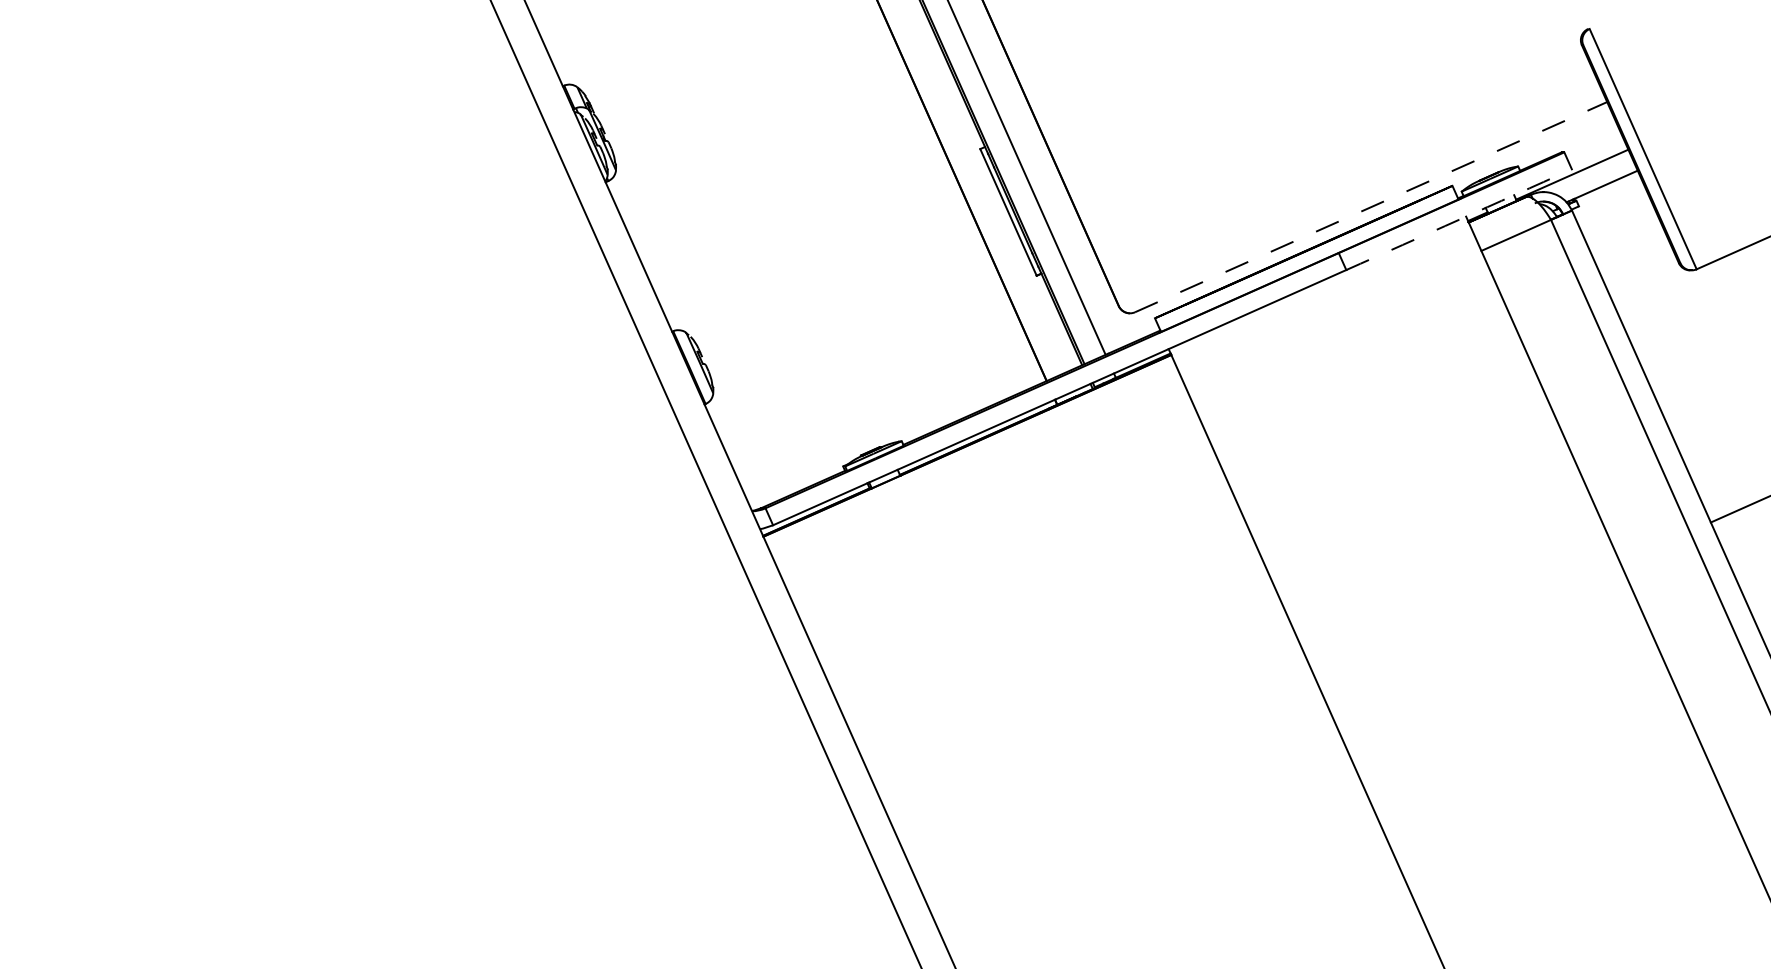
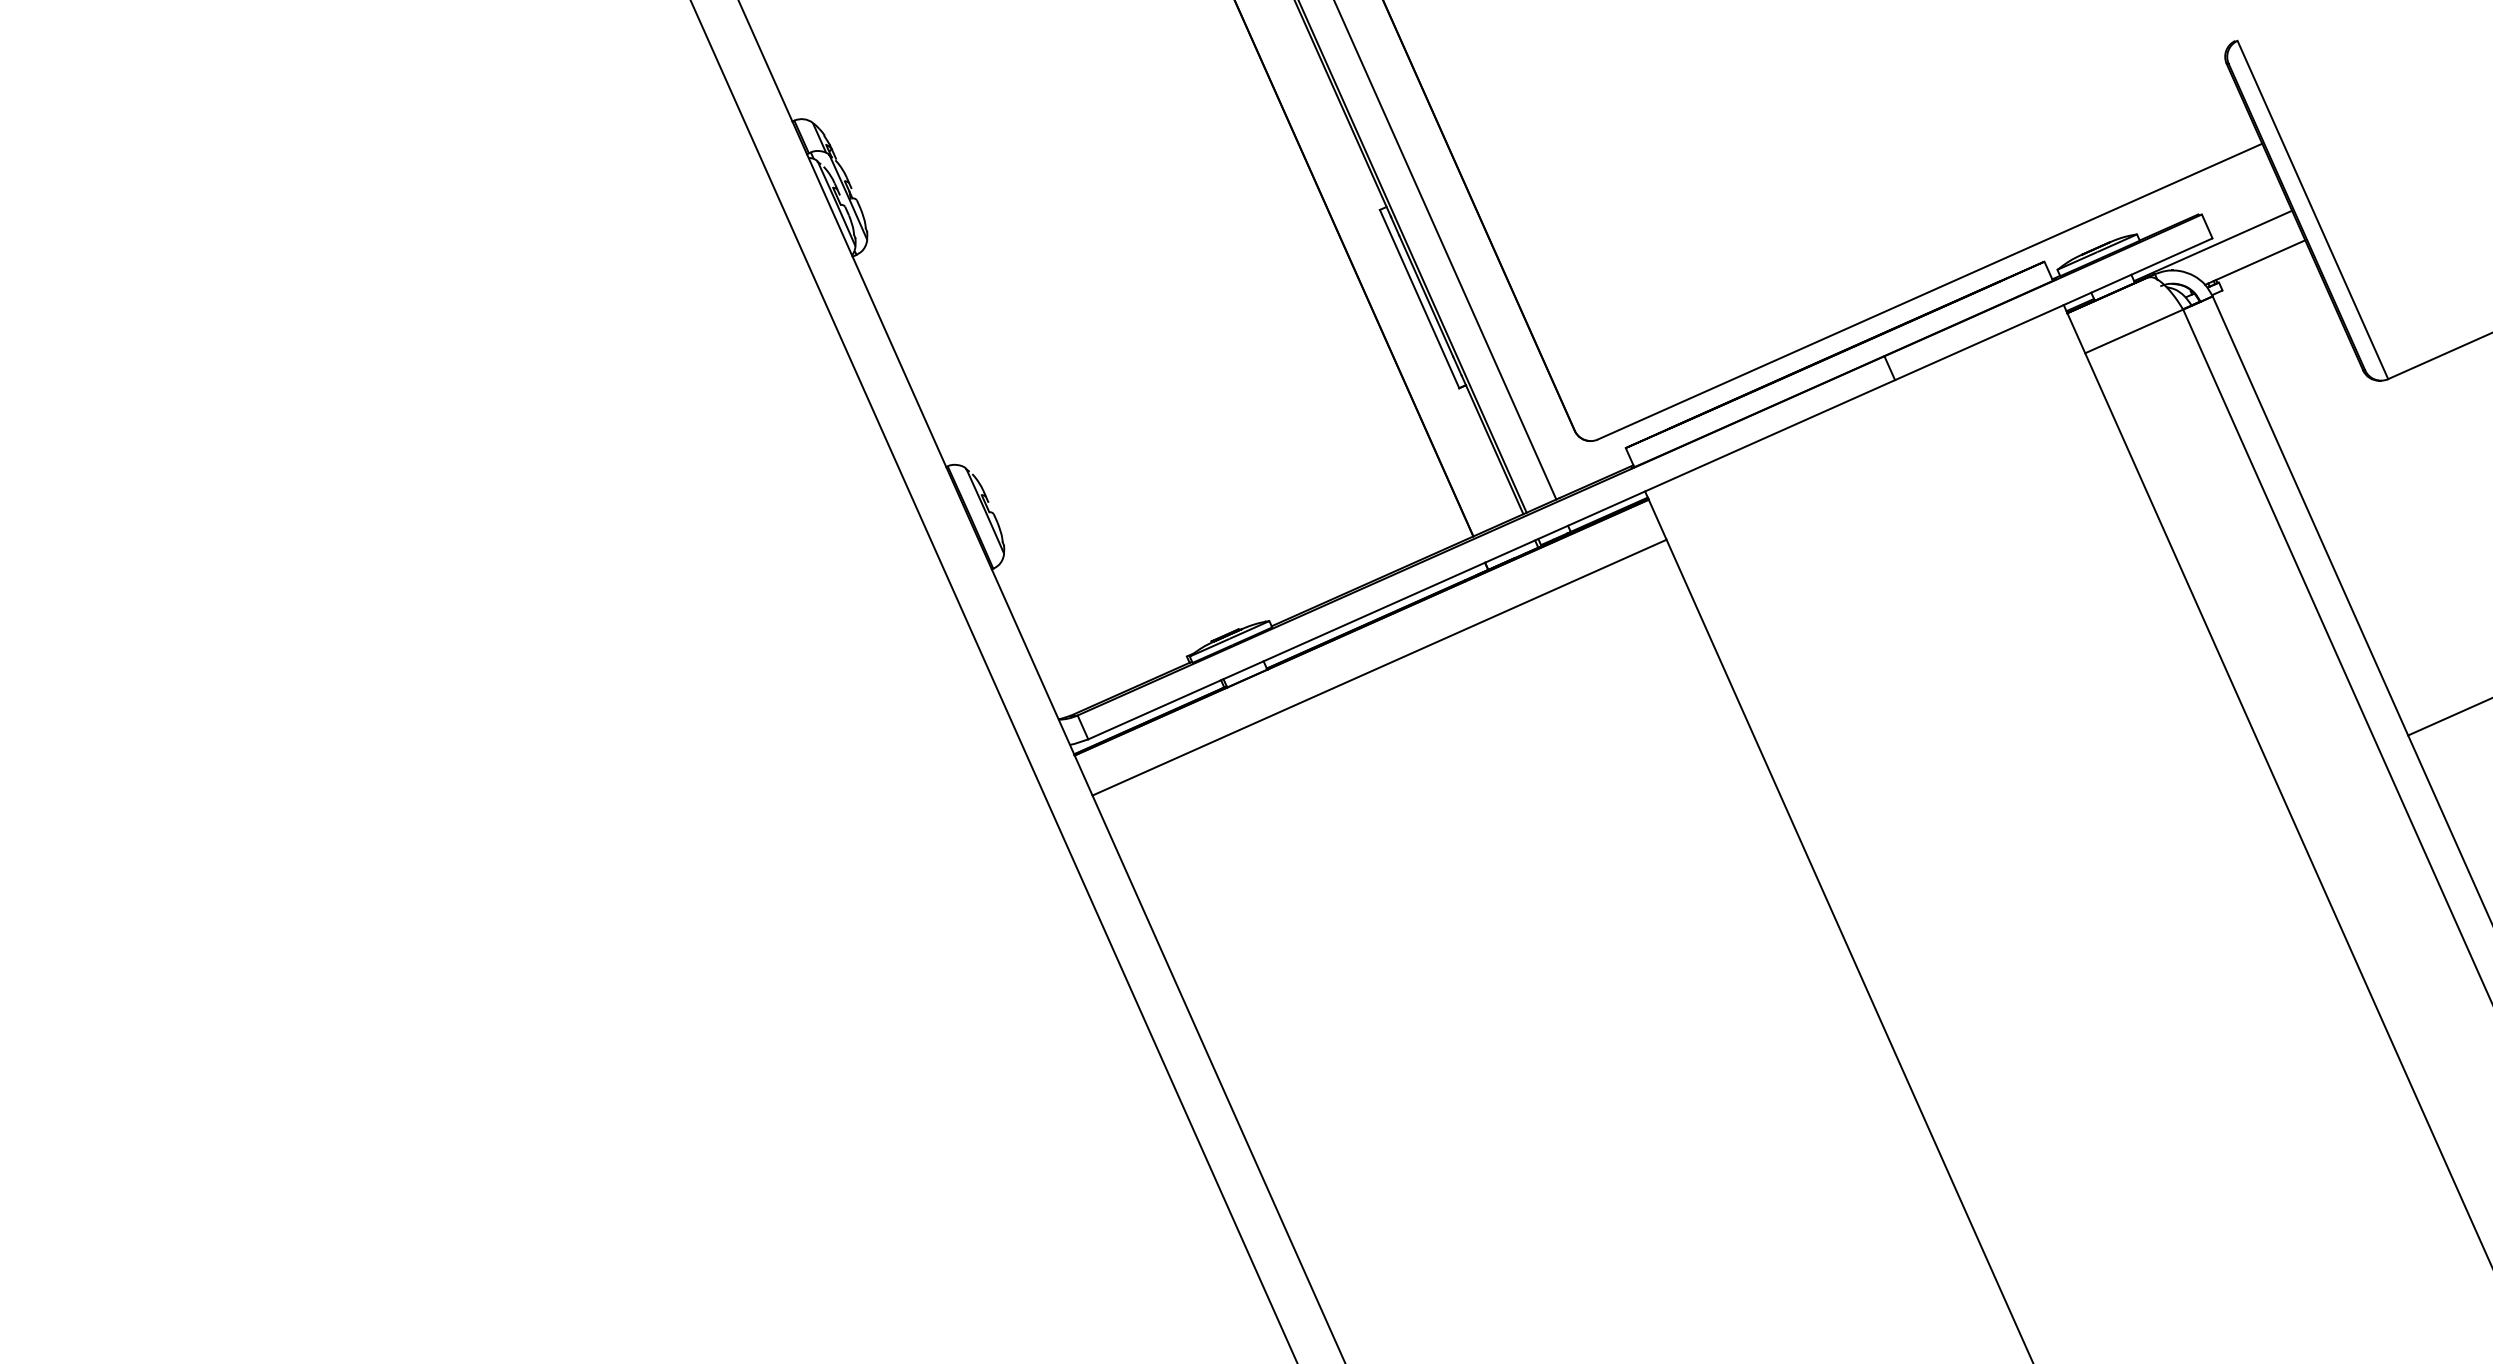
line: (1371, 207) -> (1930, 291), dashed -> solid
arc: (1458, 219) -> (2053, 309), dashed -> solid
line: (979, 474) -> (1379, 667), added

